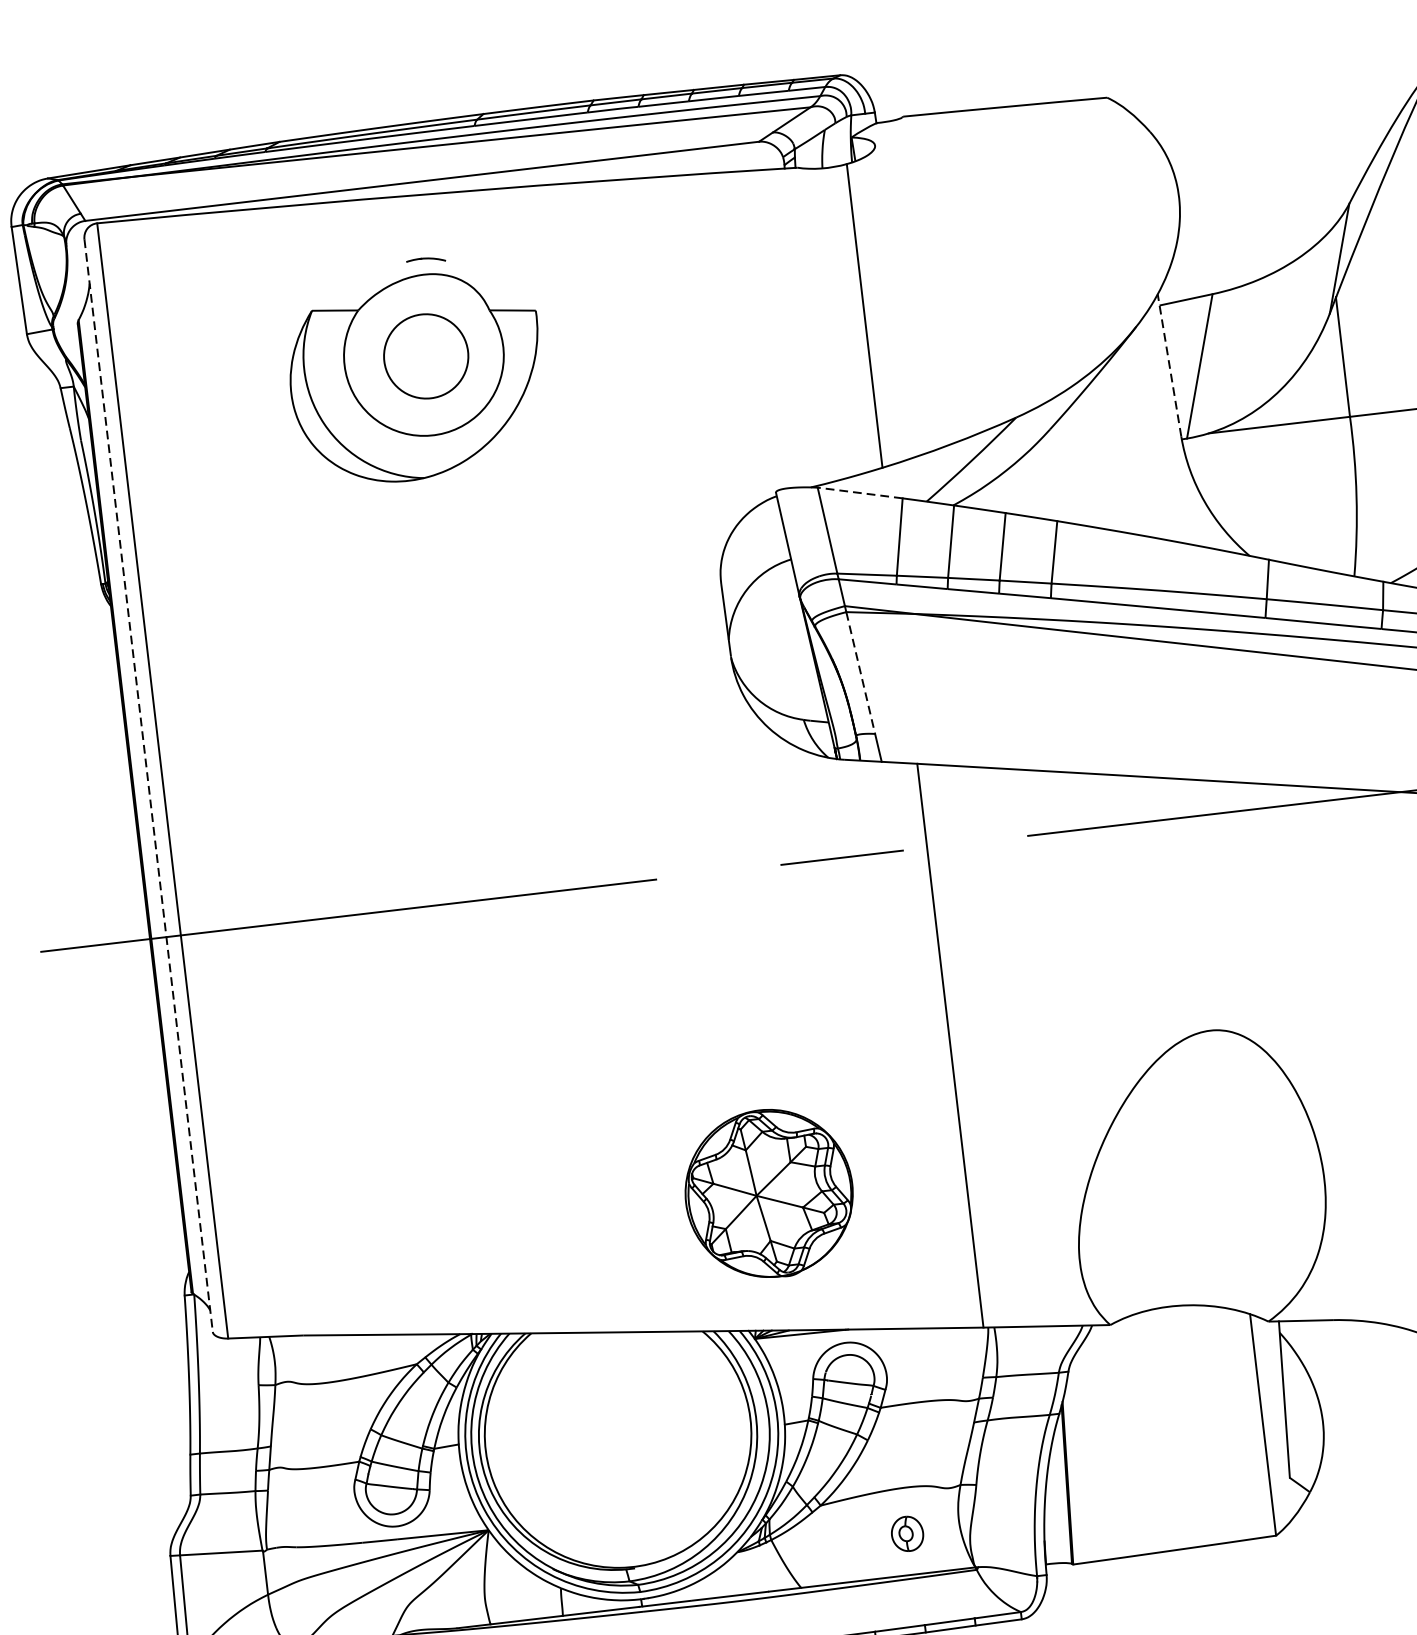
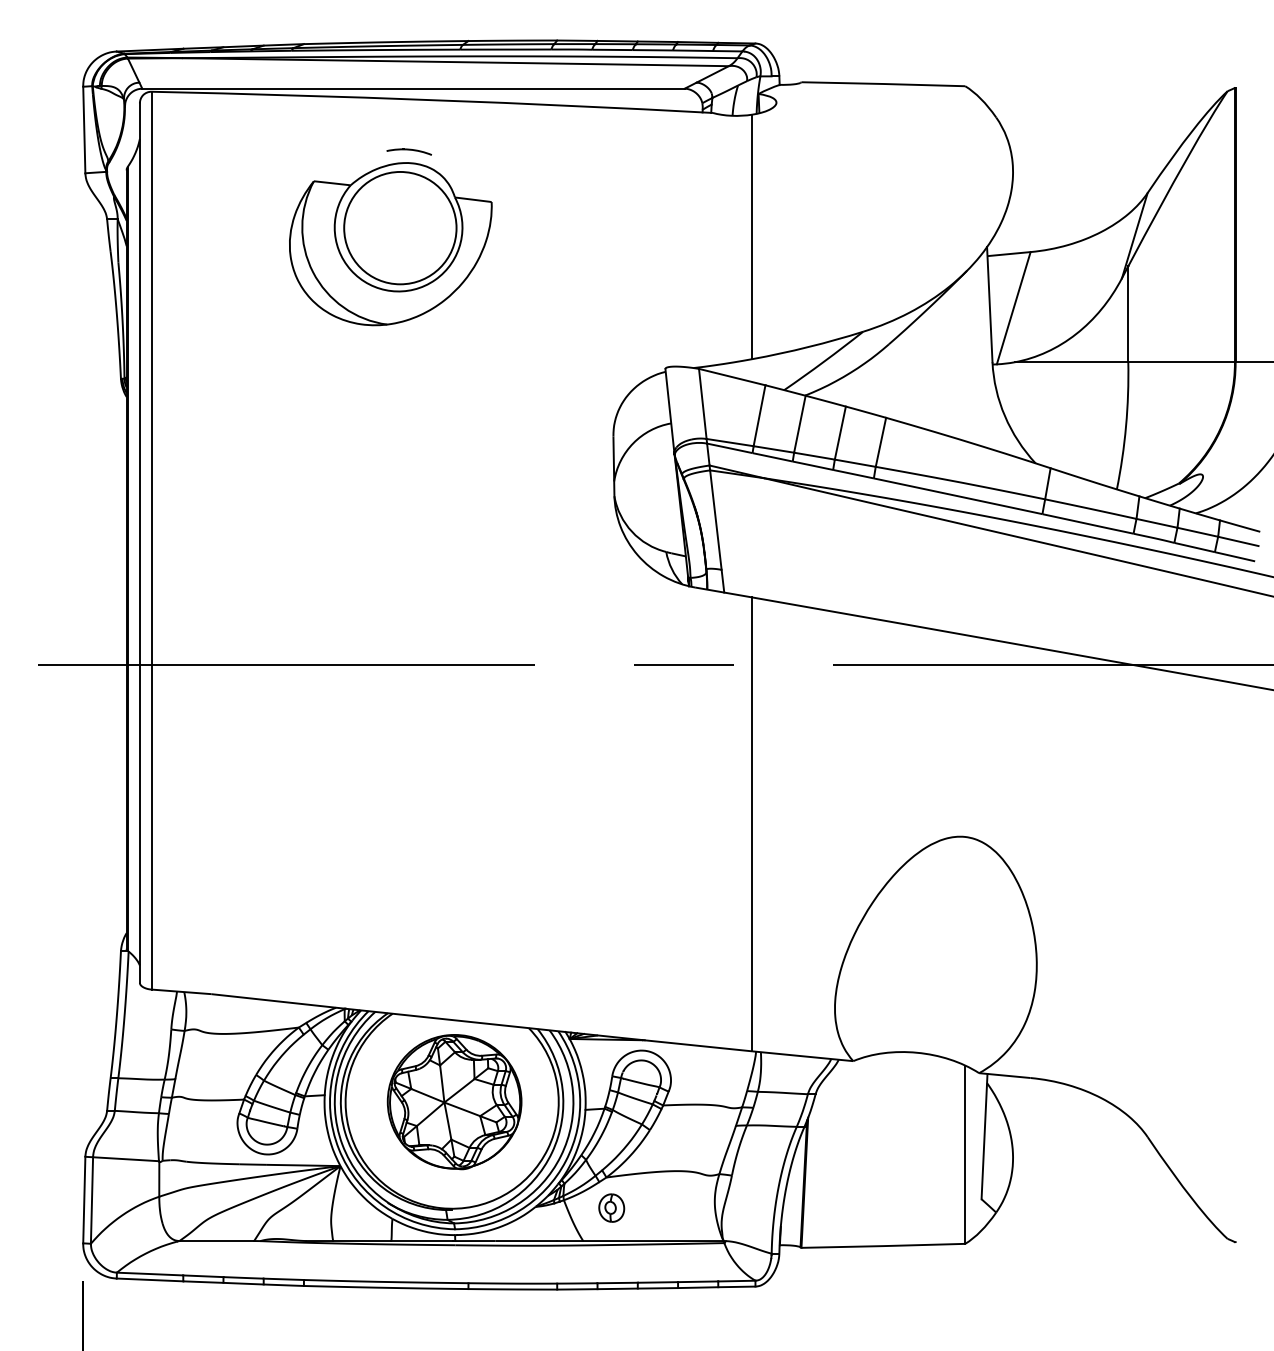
part: (425, 260) -> (408, 151), size x1.43
circle: (426, 355) -> (400, 227), size x1.67
line: (1169, 365) -> (989, 304), dashed -> solid
line: (859, 492) -> (731, 376), dashed -> solid
line: (860, 673) -> (715, 520), dashed -> solid
line: (148, 786) -> (139, 543), dashed -> solid
part: (769, 1194) -> (454, 1102), moved
part: (907, 1533) -> (611, 1207), moved

